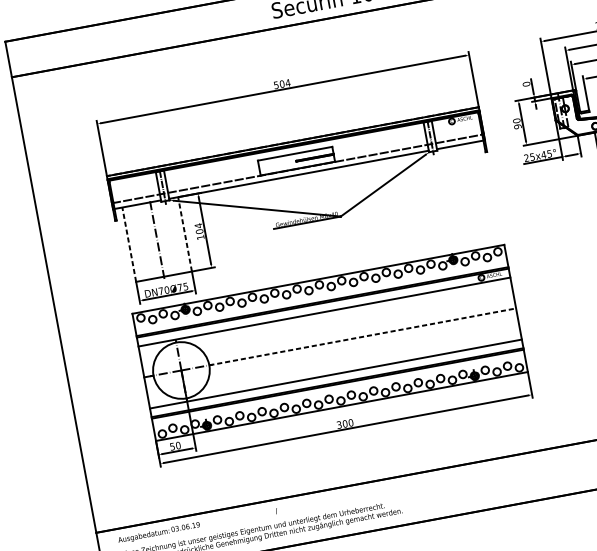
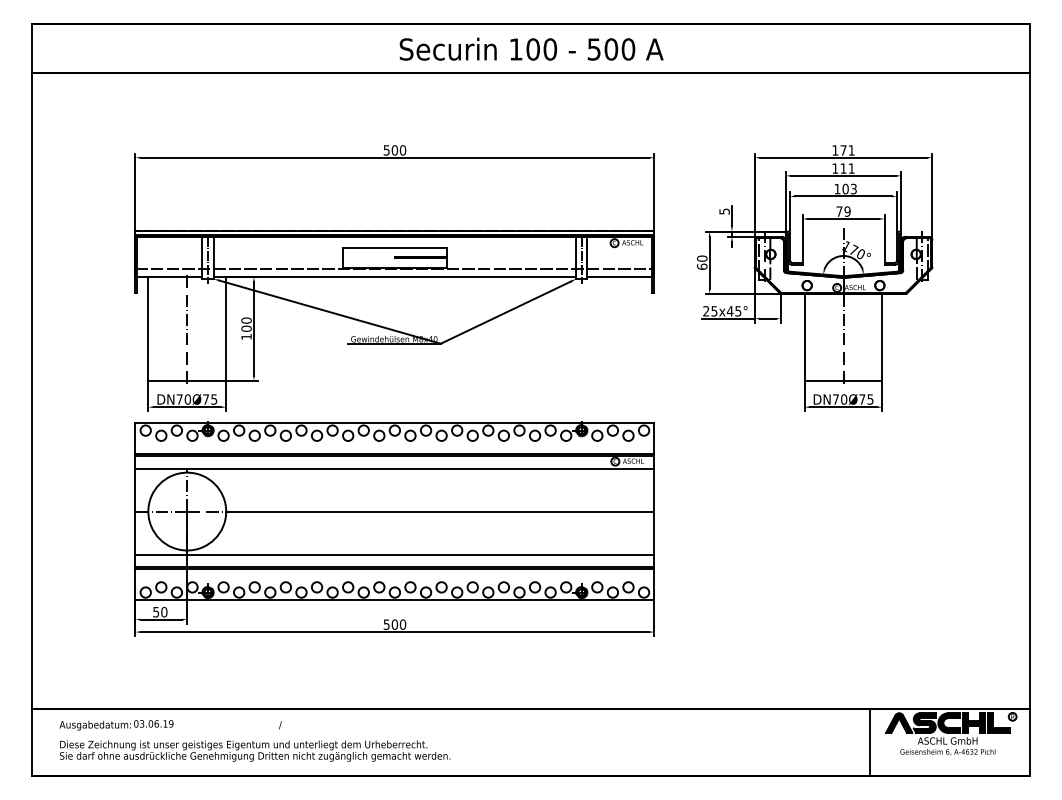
text: (287, 83) -> (402, 150), 504 -> 500
text: (526, 84) -> (724, 211), 0 -> 5
text: (517, 126) -> (702, 266), 90 -> 60
text: (198, 225) -> (246, 320), 104 -> 100
line: (185, 234) -> (226, 328), dashed -> solid
line: (129, 244) -> (148, 328), dashed -> solid
line: (362, 336) -> (440, 511), dashed -> solid
text: (339, 424) -> (386, 624), 300 -> 500

